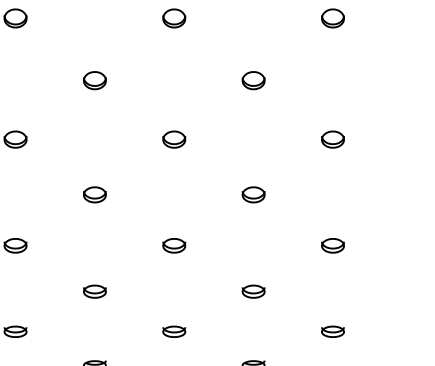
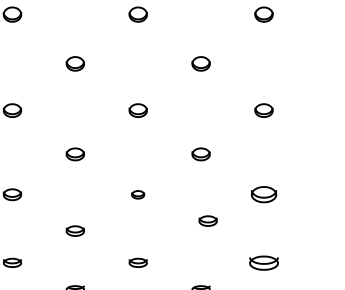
part: (173, 245) -> (137, 194), size x0.7
part: (332, 245) -> (263, 194), size x1.4
part: (252, 290) -> (207, 220), moved
part: (332, 331) -> (263, 262), size x1.6

